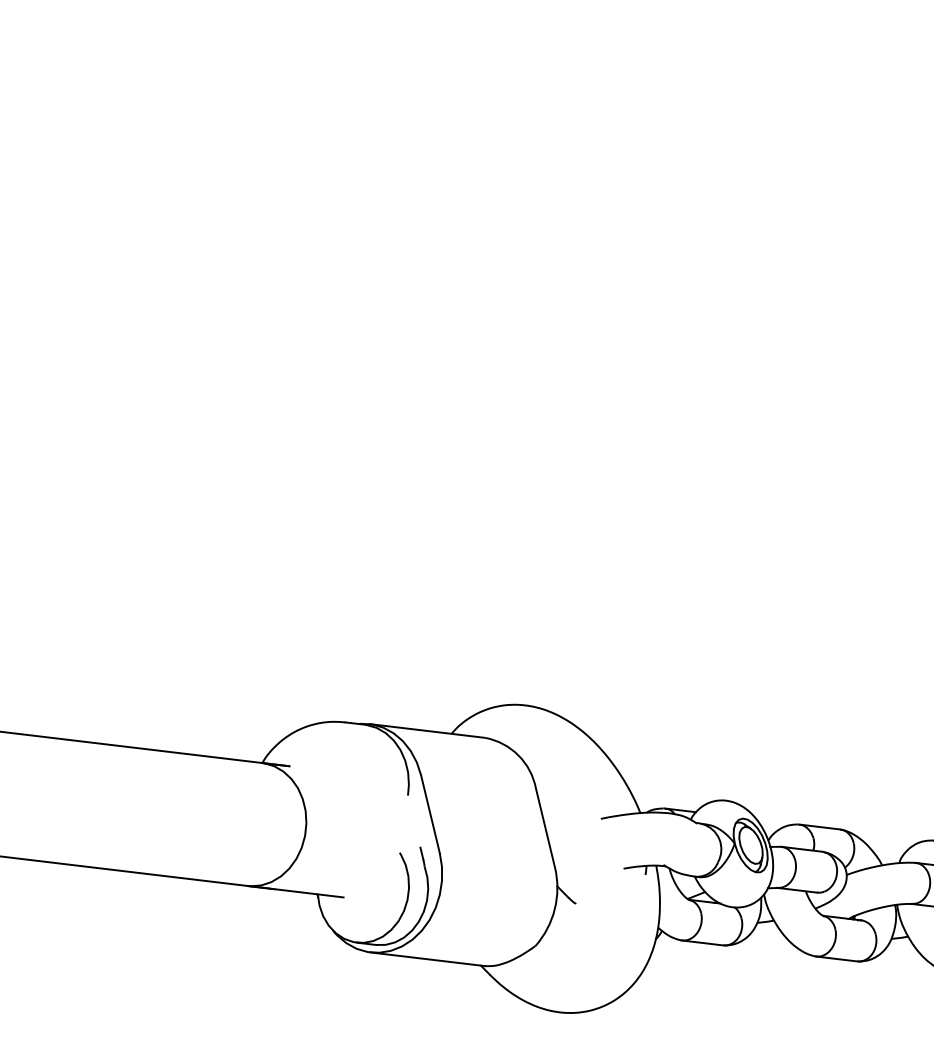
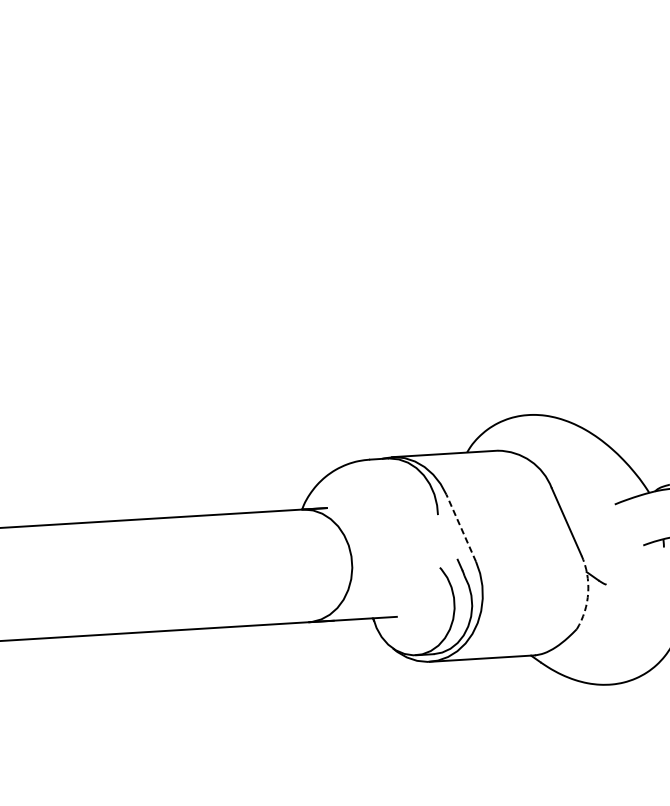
line: (430, 813) -> (461, 527), solid -> dashed
arc: (554, 909) -> (587, 593), solid -> dashed

